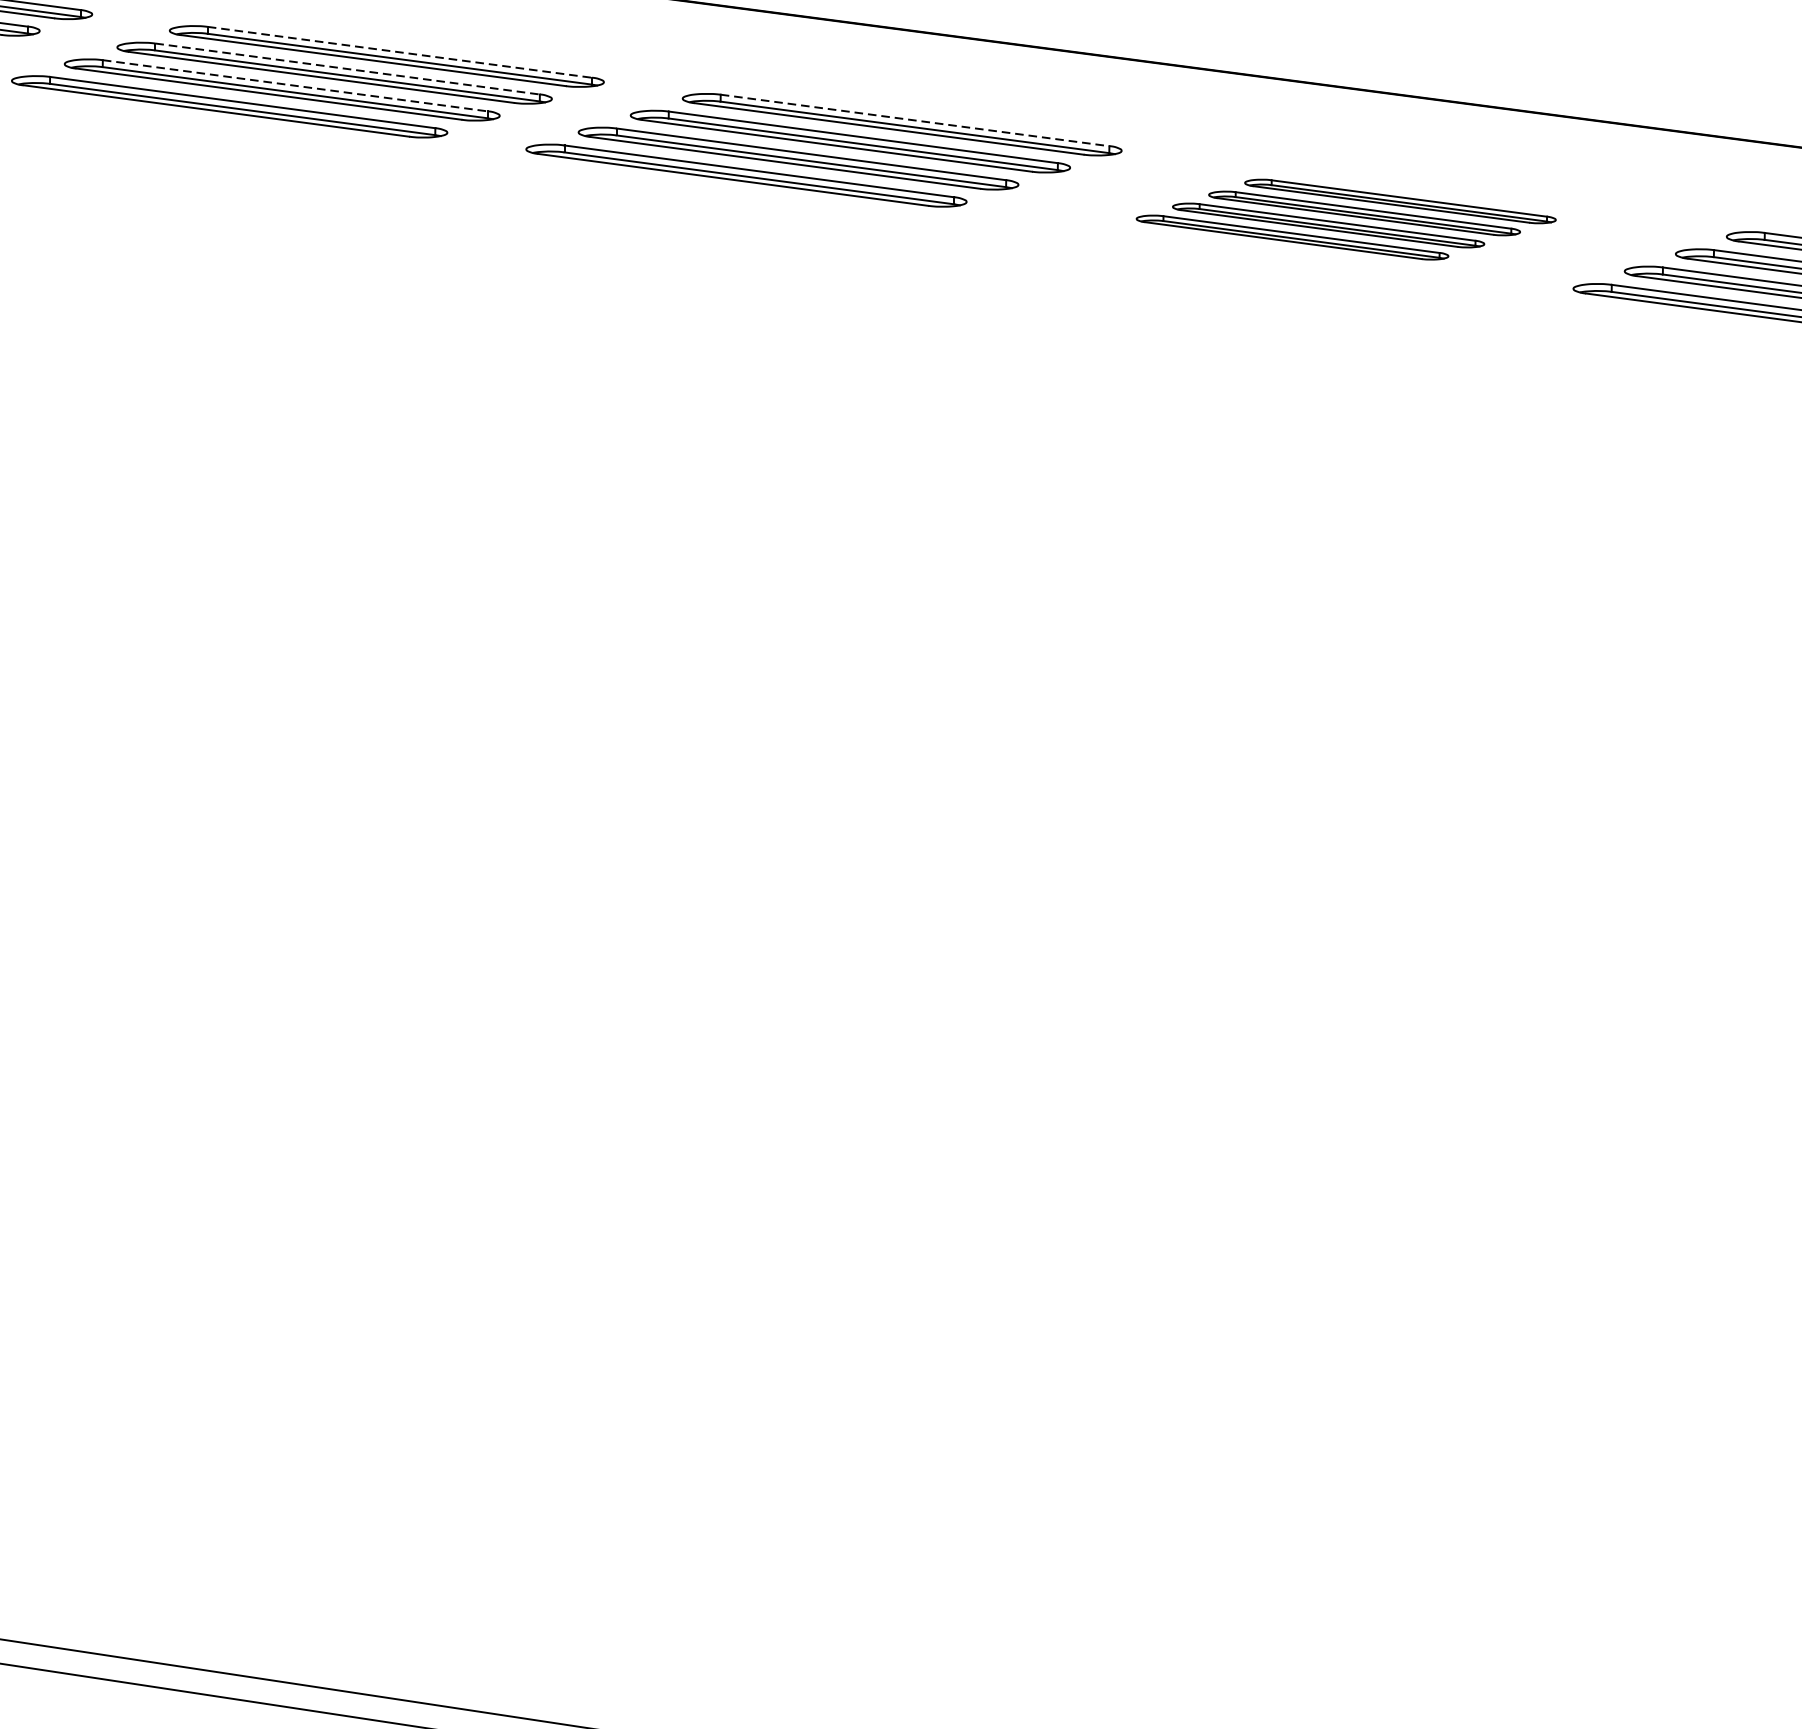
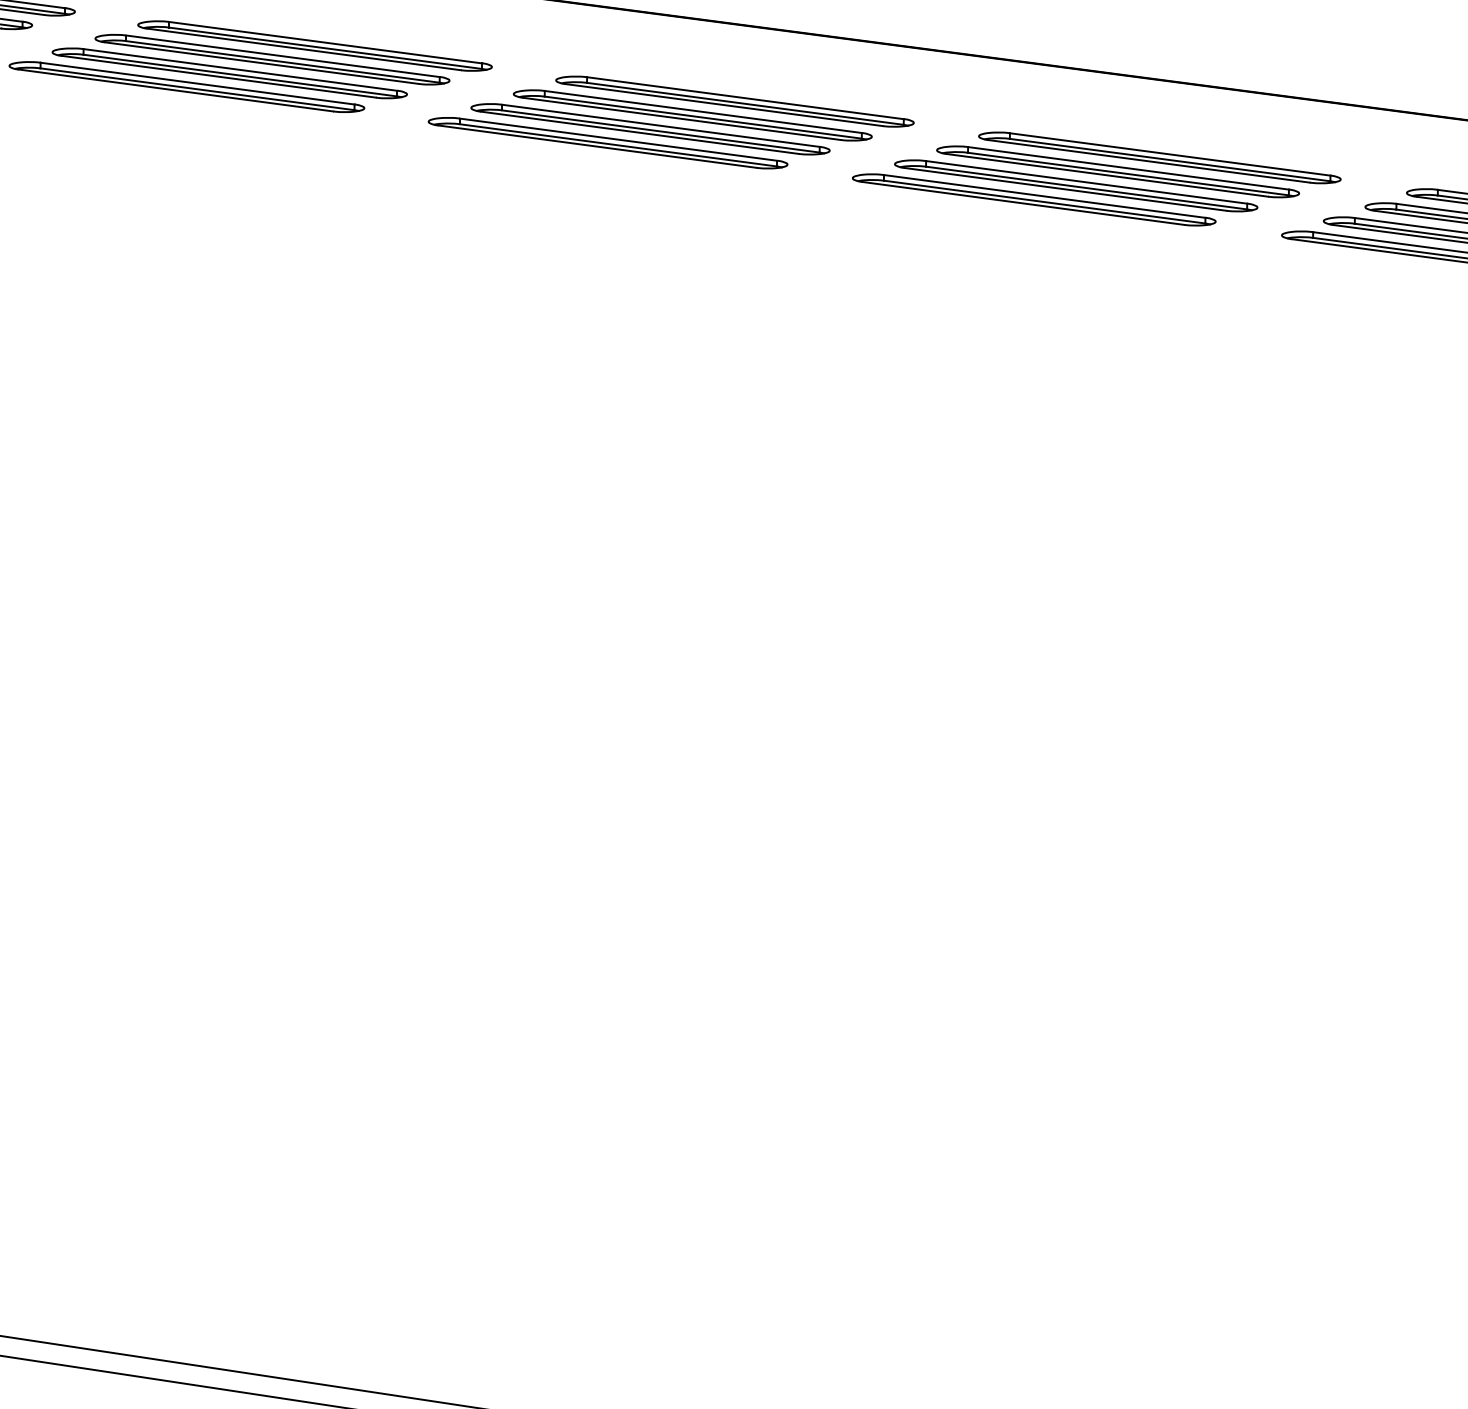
line: (399, 52) -> (325, 42), dashed -> solid
line: (348, 69) -> (283, 56), dashed -> solid
line: (295, 86) -> (240, 70), dashed -> solid
line: (915, 120) -> (745, 98), dashed -> solid
part: (1345, 218) -> (1096, 178), size x1.43

